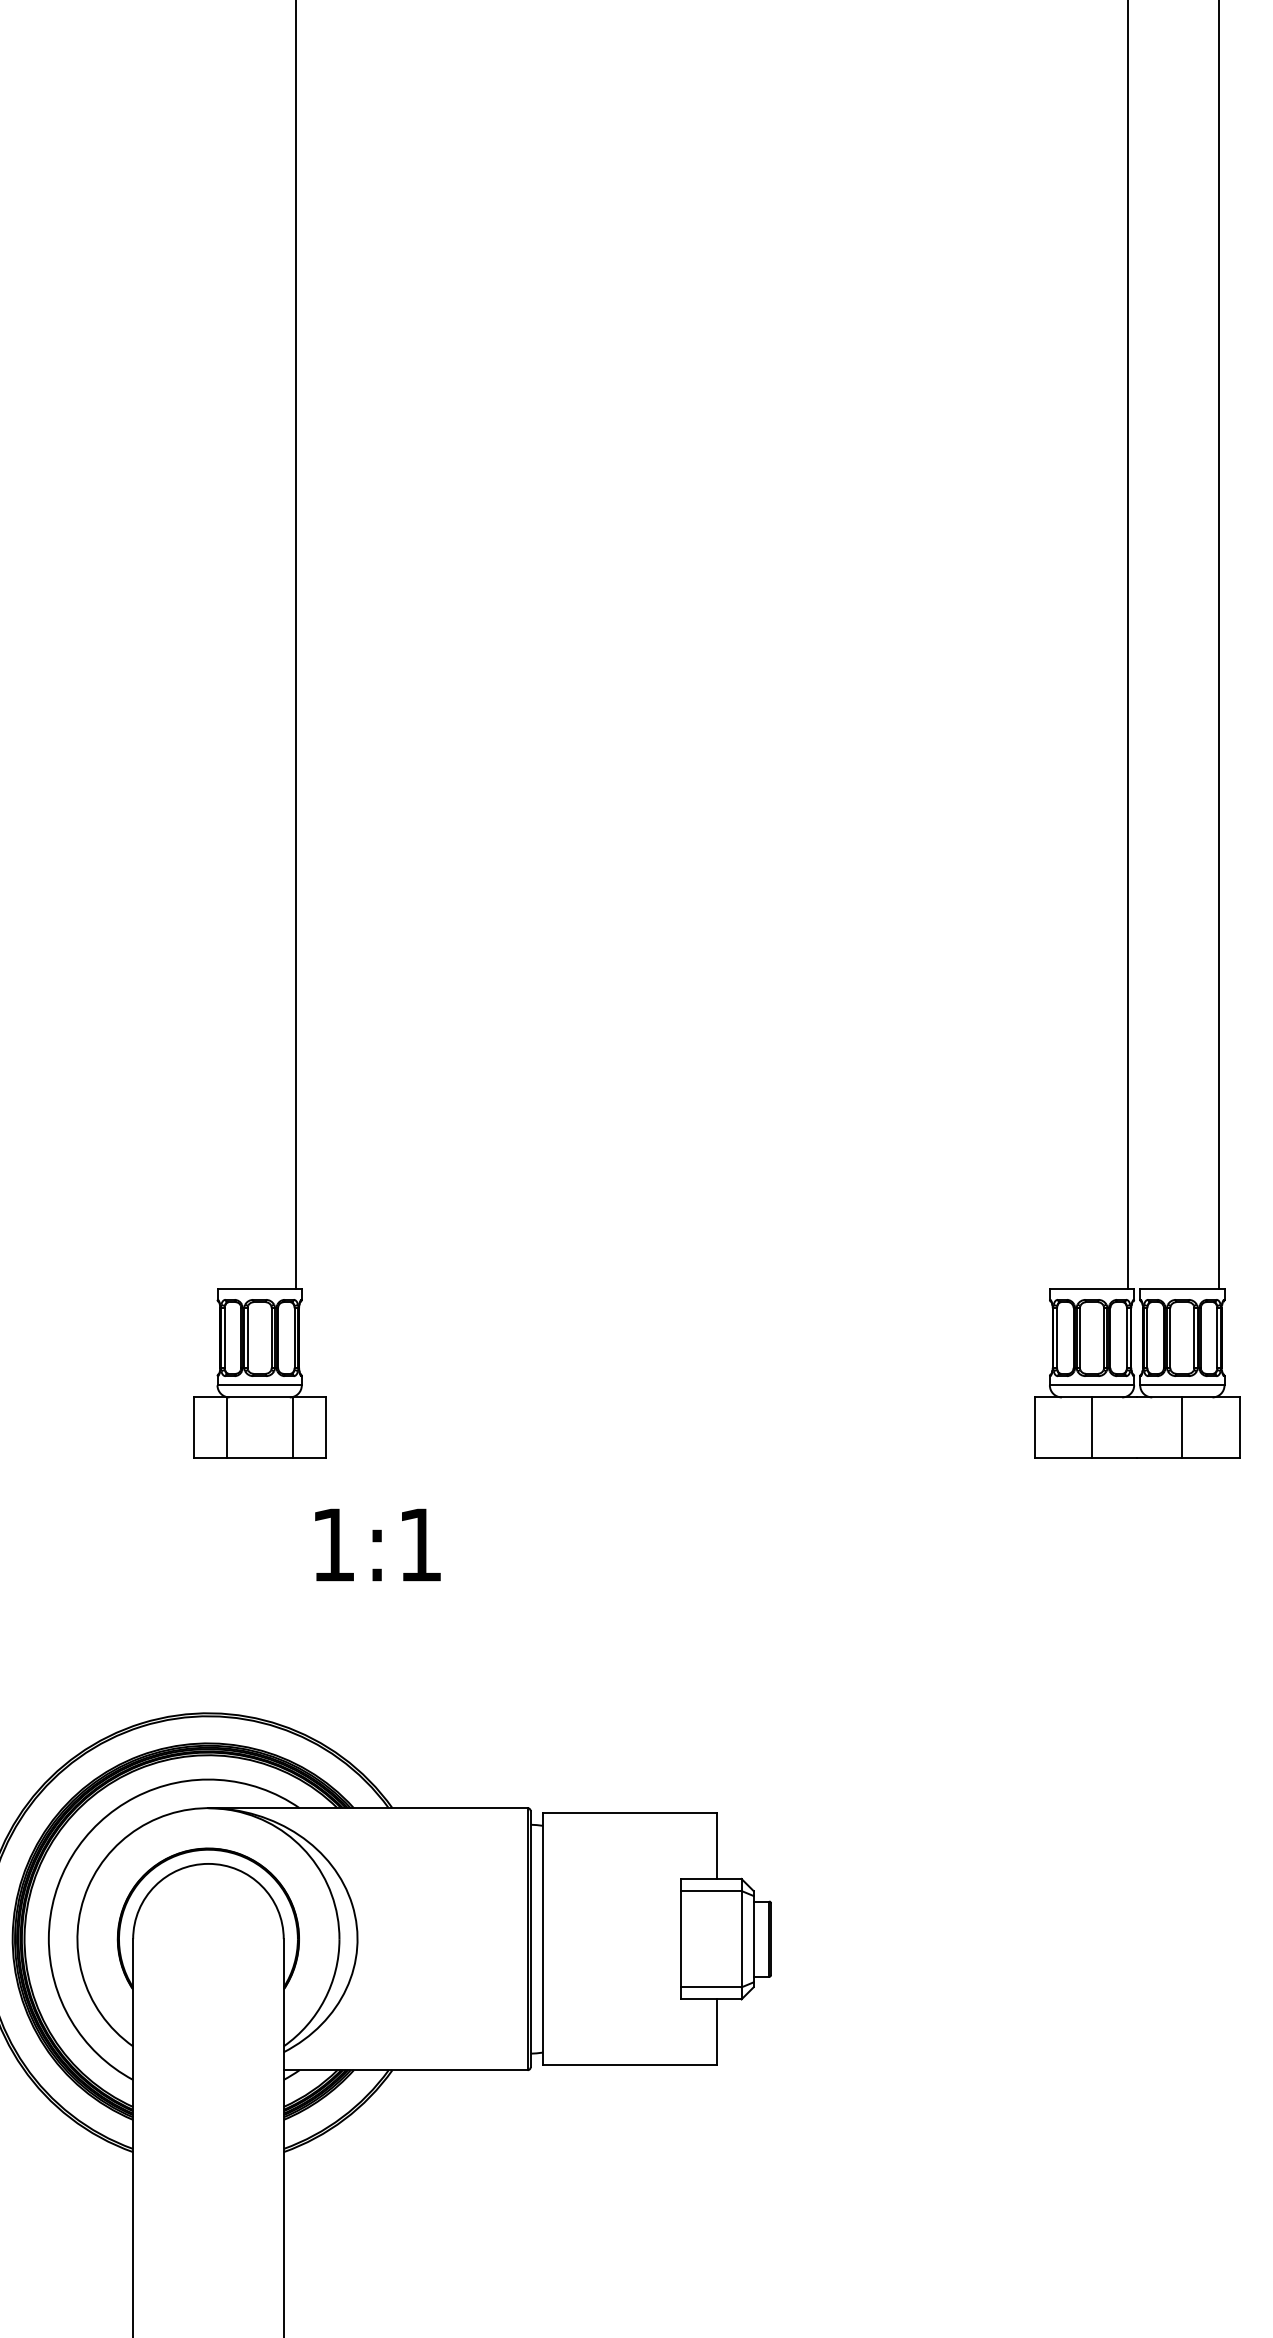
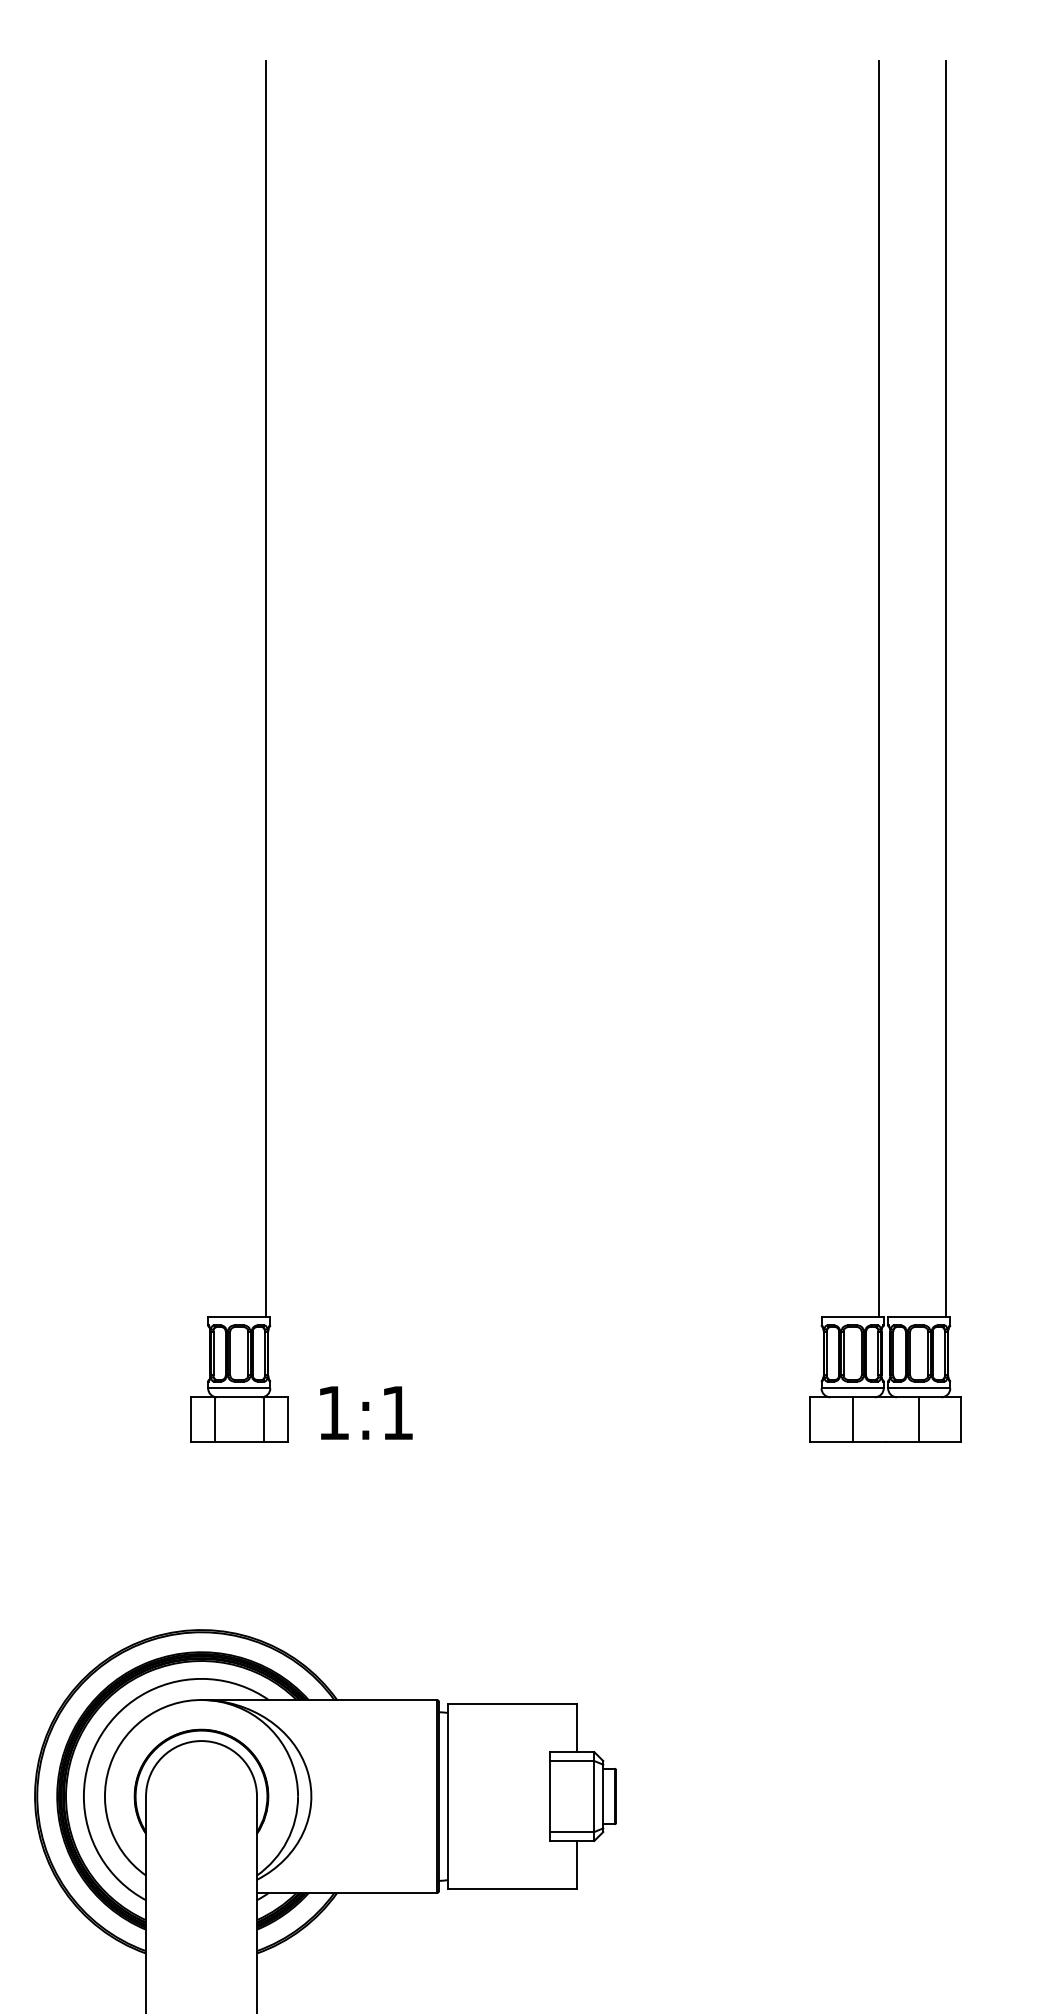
text: (378, 1544) -> (366, 1412), moved

